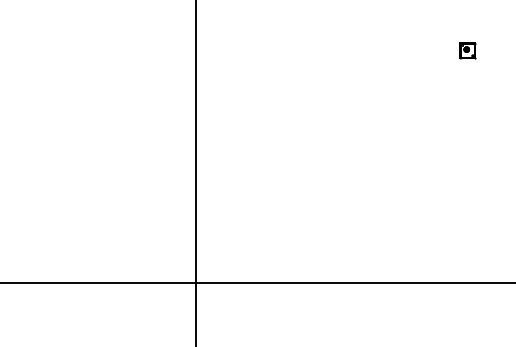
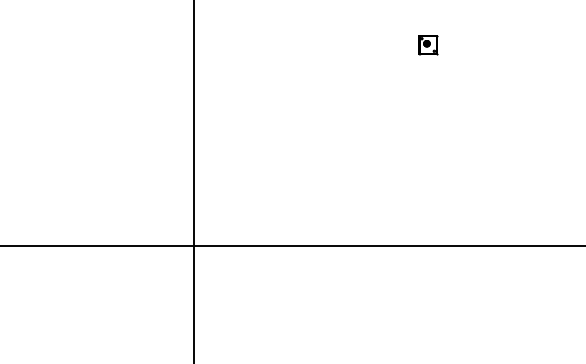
part: (467, 50) -> (428, 45), size x1.4

